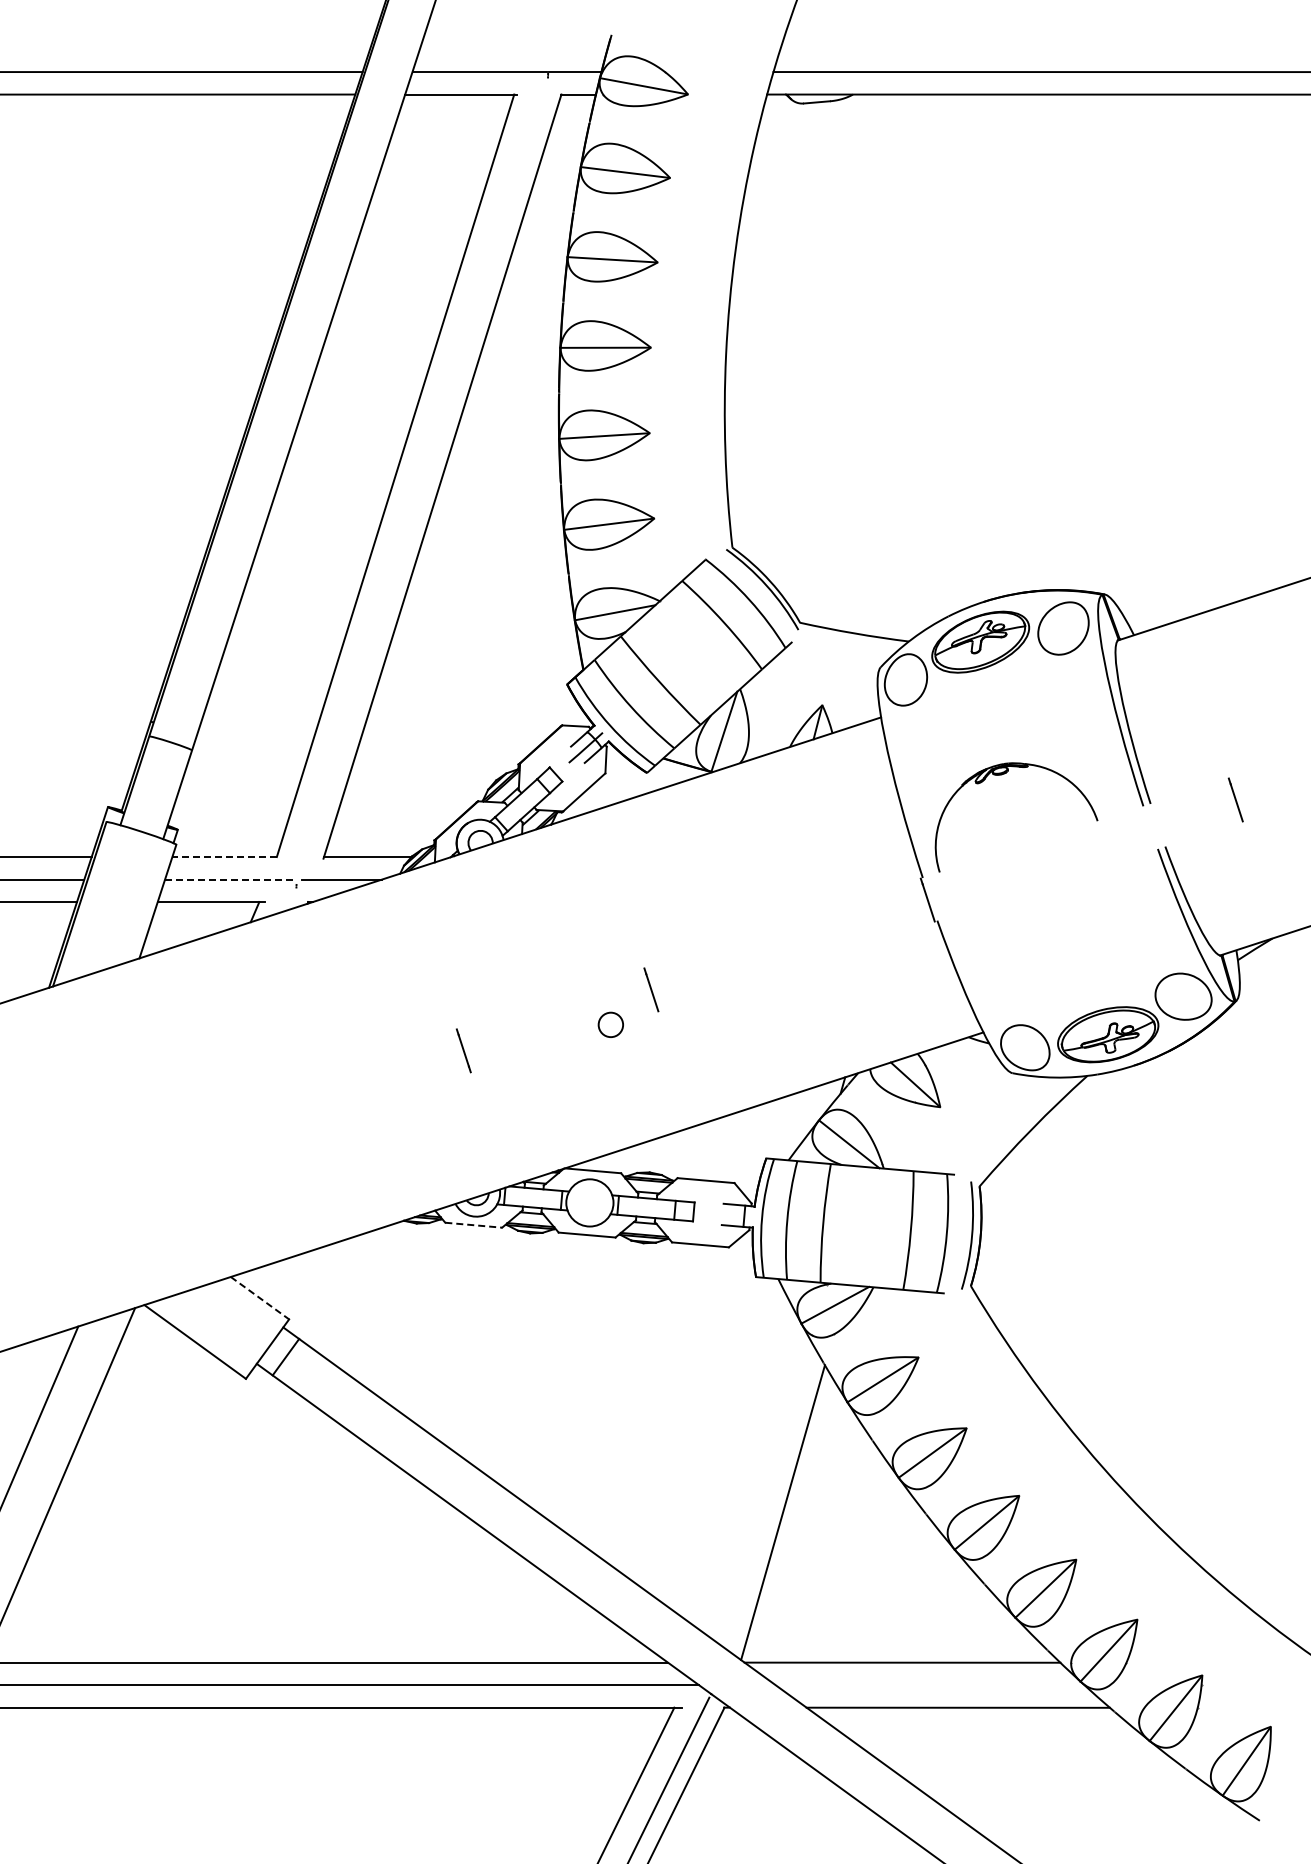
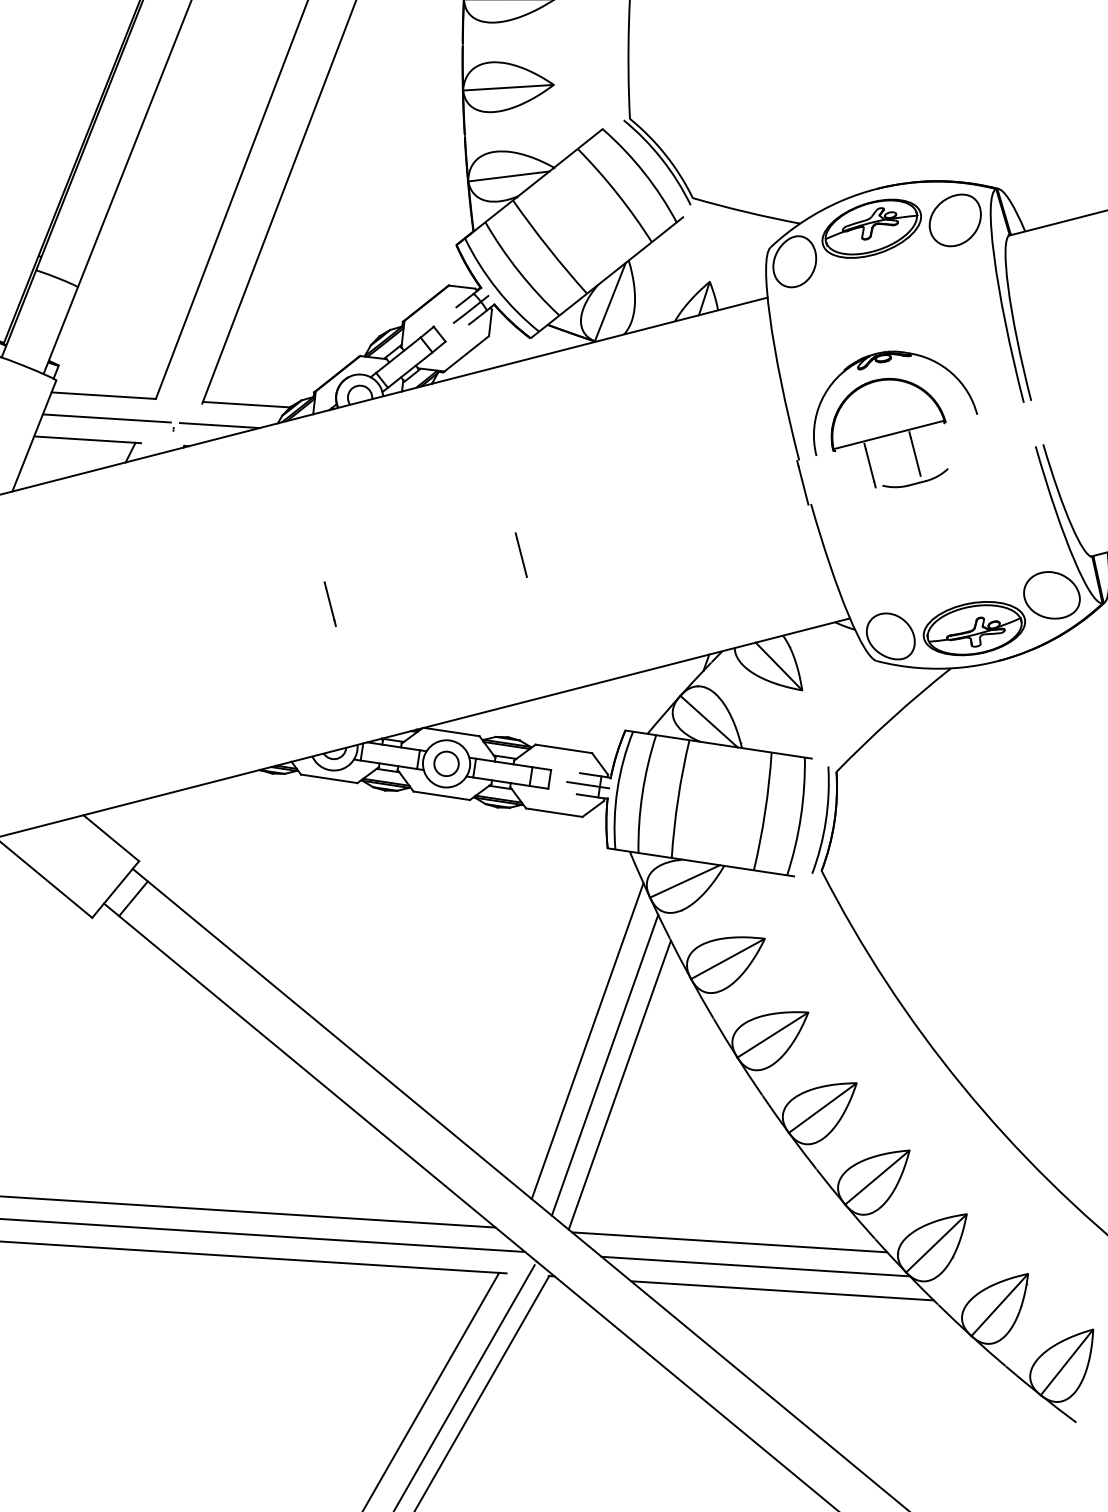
part: (1012, 844) -> (890, 432), added
line: (224, 856) -> (103, 395), dashed -> solid
line: (228, 879) -> (106, 418), dashed -> solid
circle: (610, 1024) -> (446, 763), moved
line: (732, 1215) -> (588, 785), added
line: (473, 1225) -> (328, 779), dashed -> solid
line: (260, 1298) -> (111, 838), dashed -> solid
line: (747, 1470) -> (587, 1040), added
line: (766, 1493) -> (604, 1064), added
line: (929, 1685) -> (755, 1266), added

